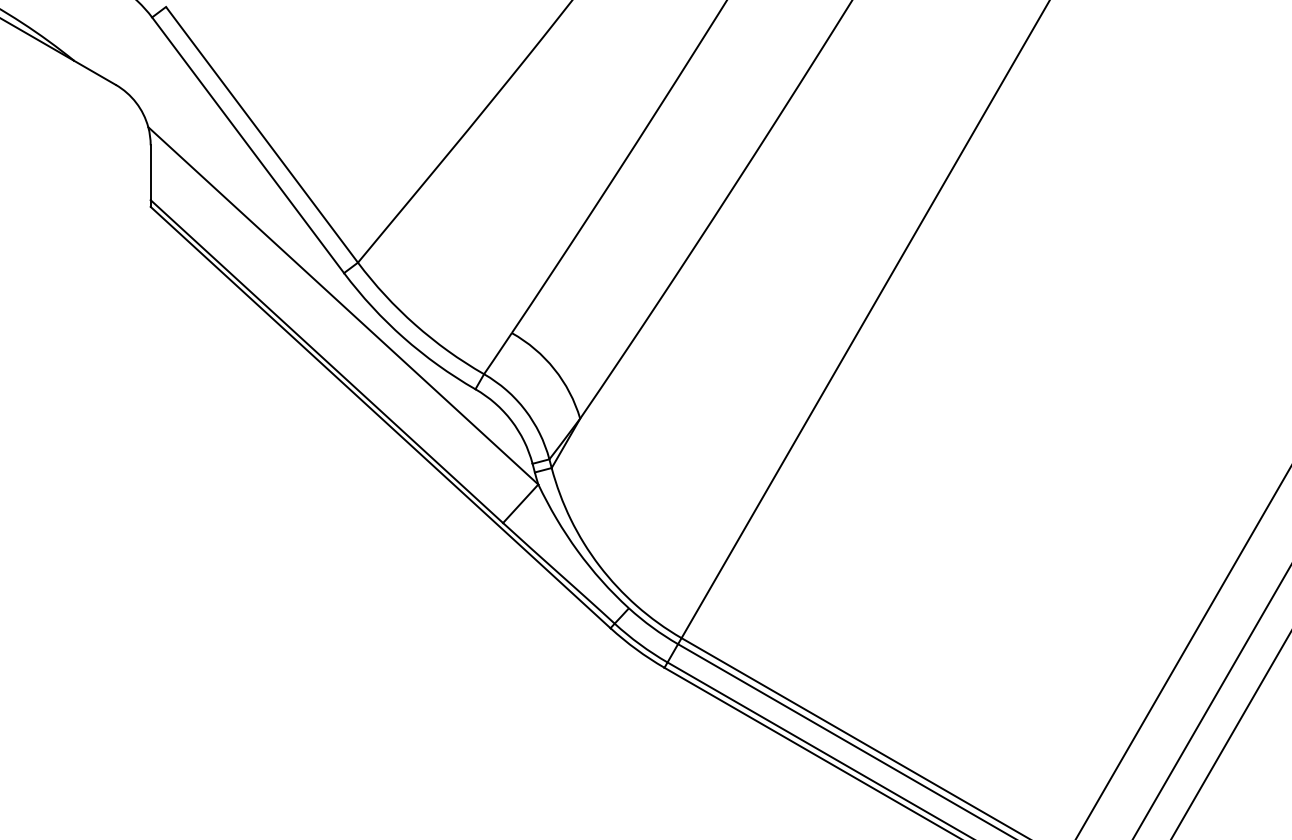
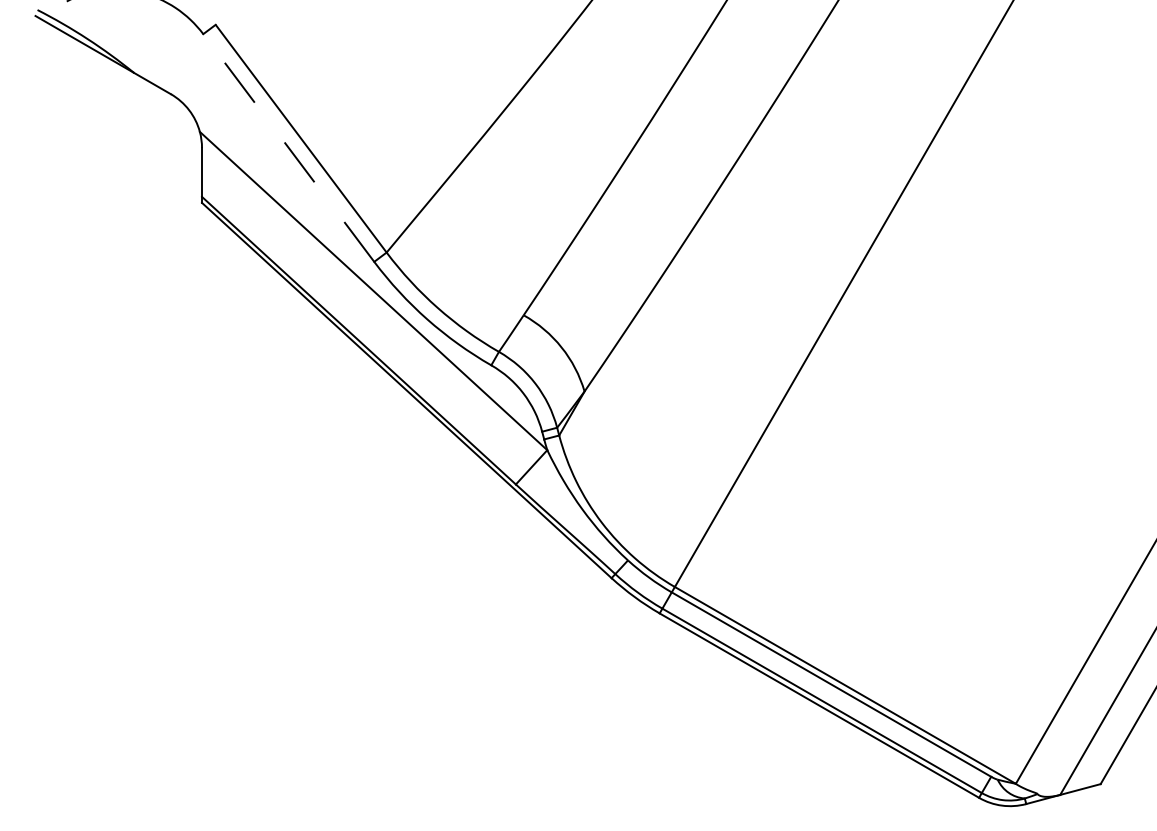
line: (247, 144) -> (288, 147), solid -> dashed

